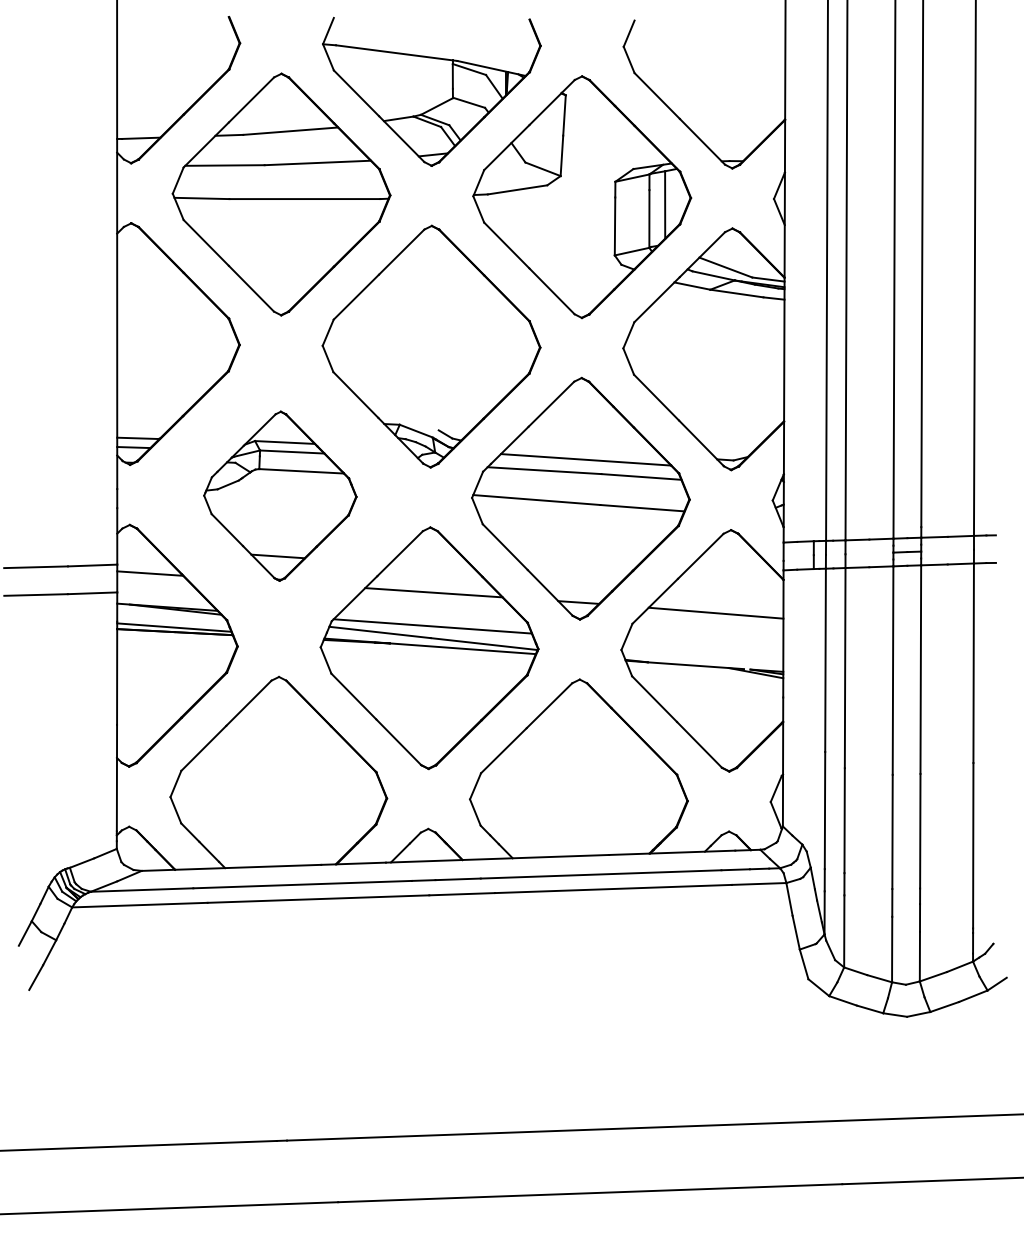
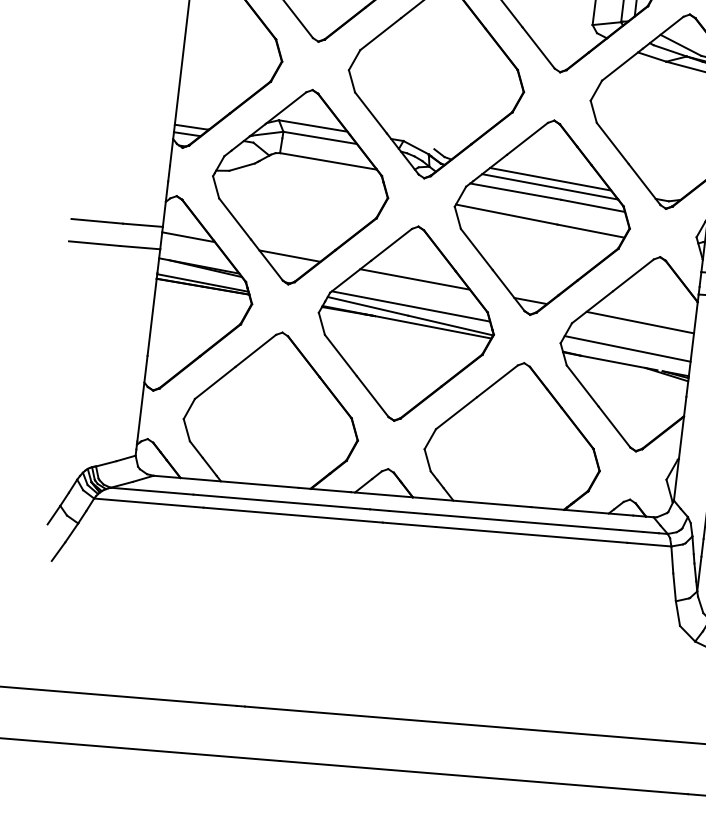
line: (585, 450) -> (550, 179), added
part: (280, 496) -> (300, 187), size x1.43
line: (704, 646) -> (627, 348), added

